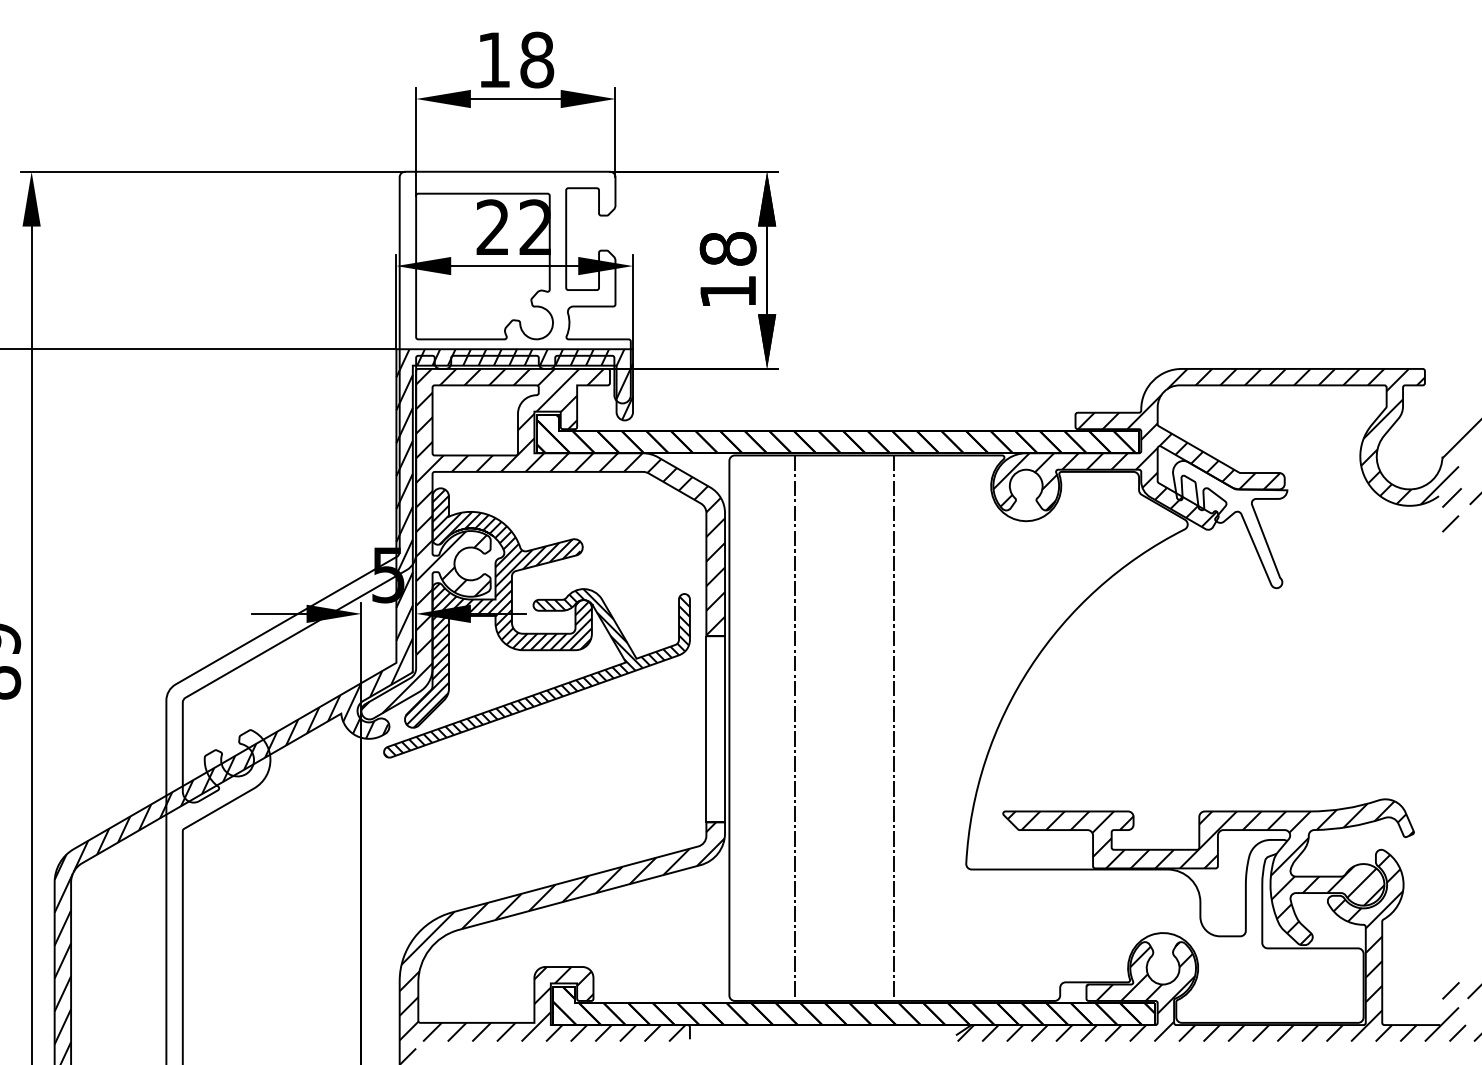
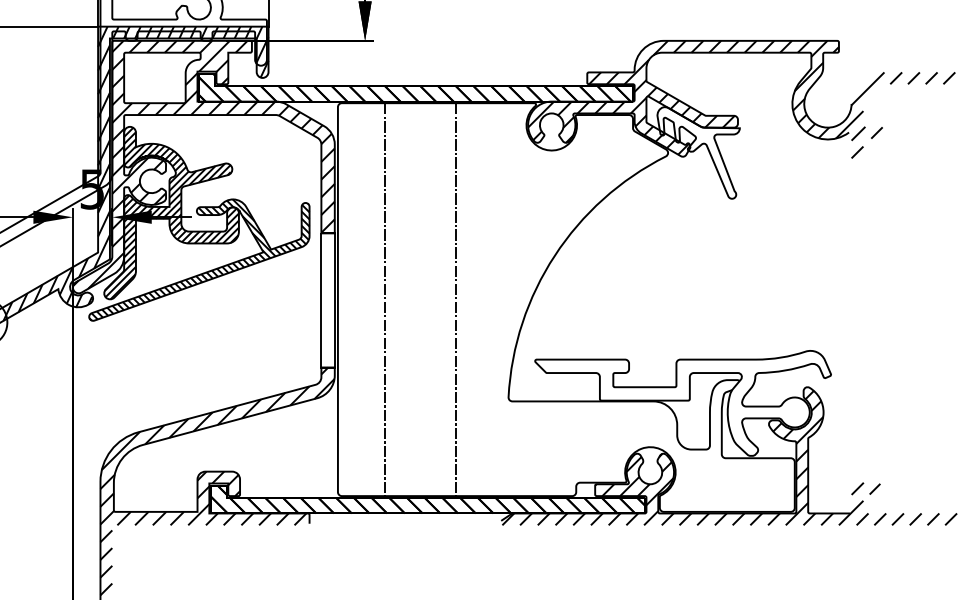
hatch: (1210, 872) -> (684, 403), removed

